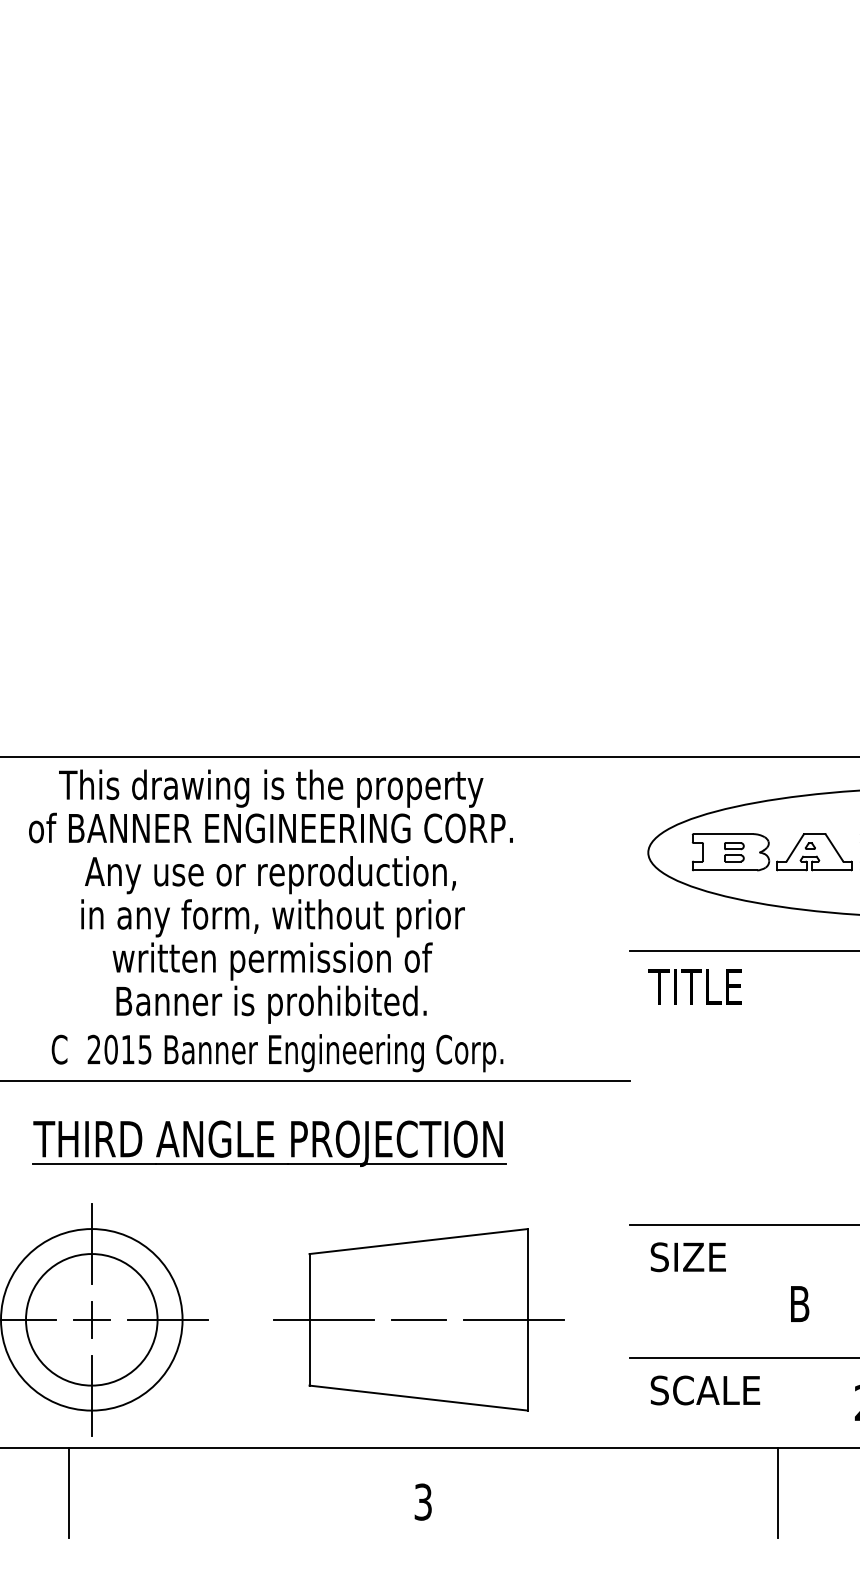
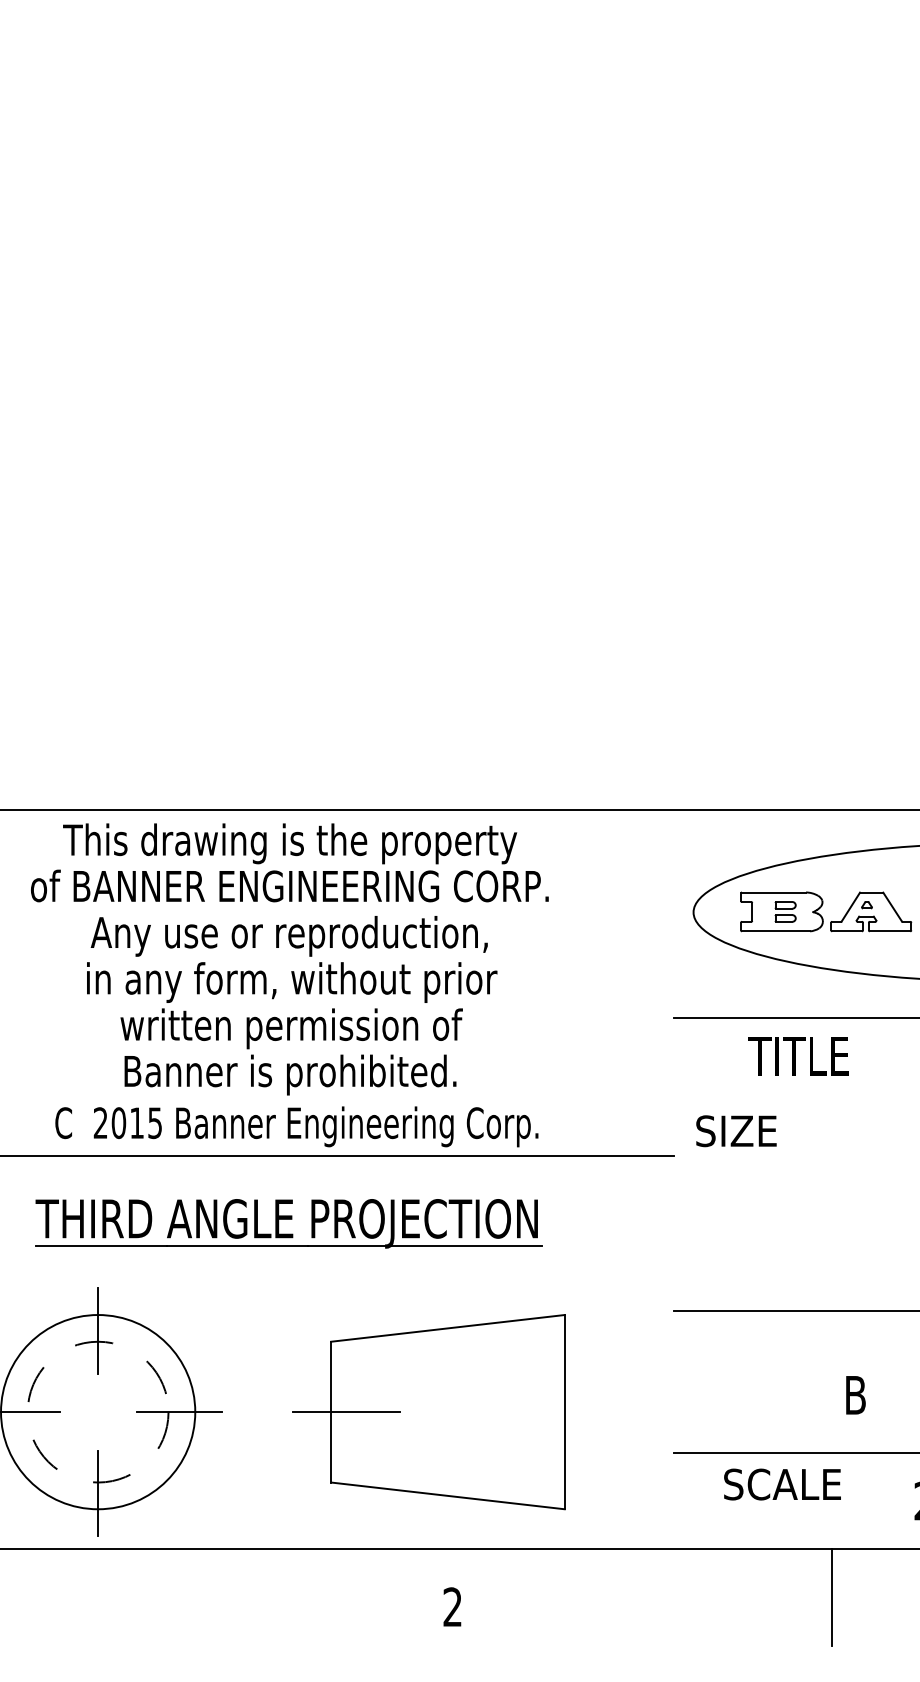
text: (694, 986) -> (797, 1055), moved
text: (687, 1257) -> (735, 1131), moved
circle: (91, 1319) -> (97, 1411), solid -> dashed
part: (91, 1319) -> (97, 1411), removed
line: (418, 1319) -> (447, 1411), removed
line: (513, 1319) -> (549, 1411), removed
text: (705, 1390) -> (782, 1484), moved
line: (68, 1493) -> (73, 1597), removed
text: (422, 1501) -> (451, 1606), 3 -> 2

